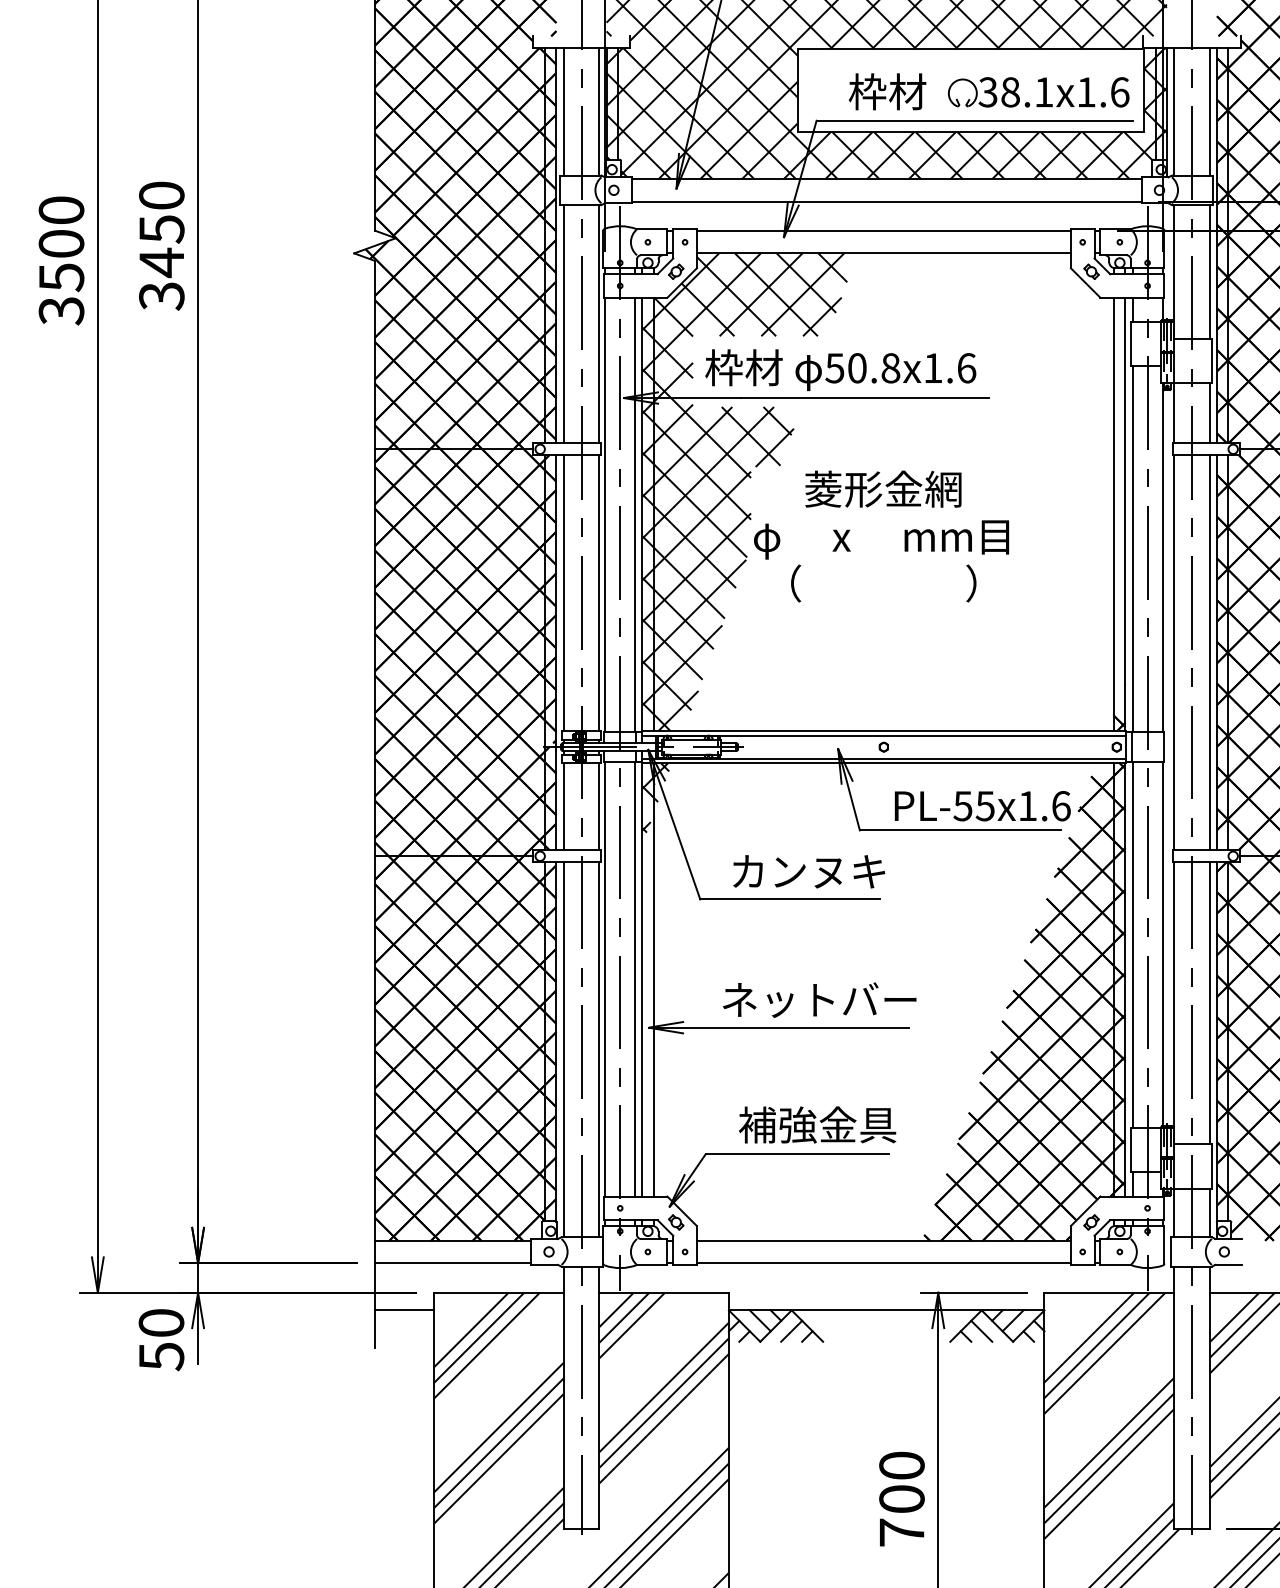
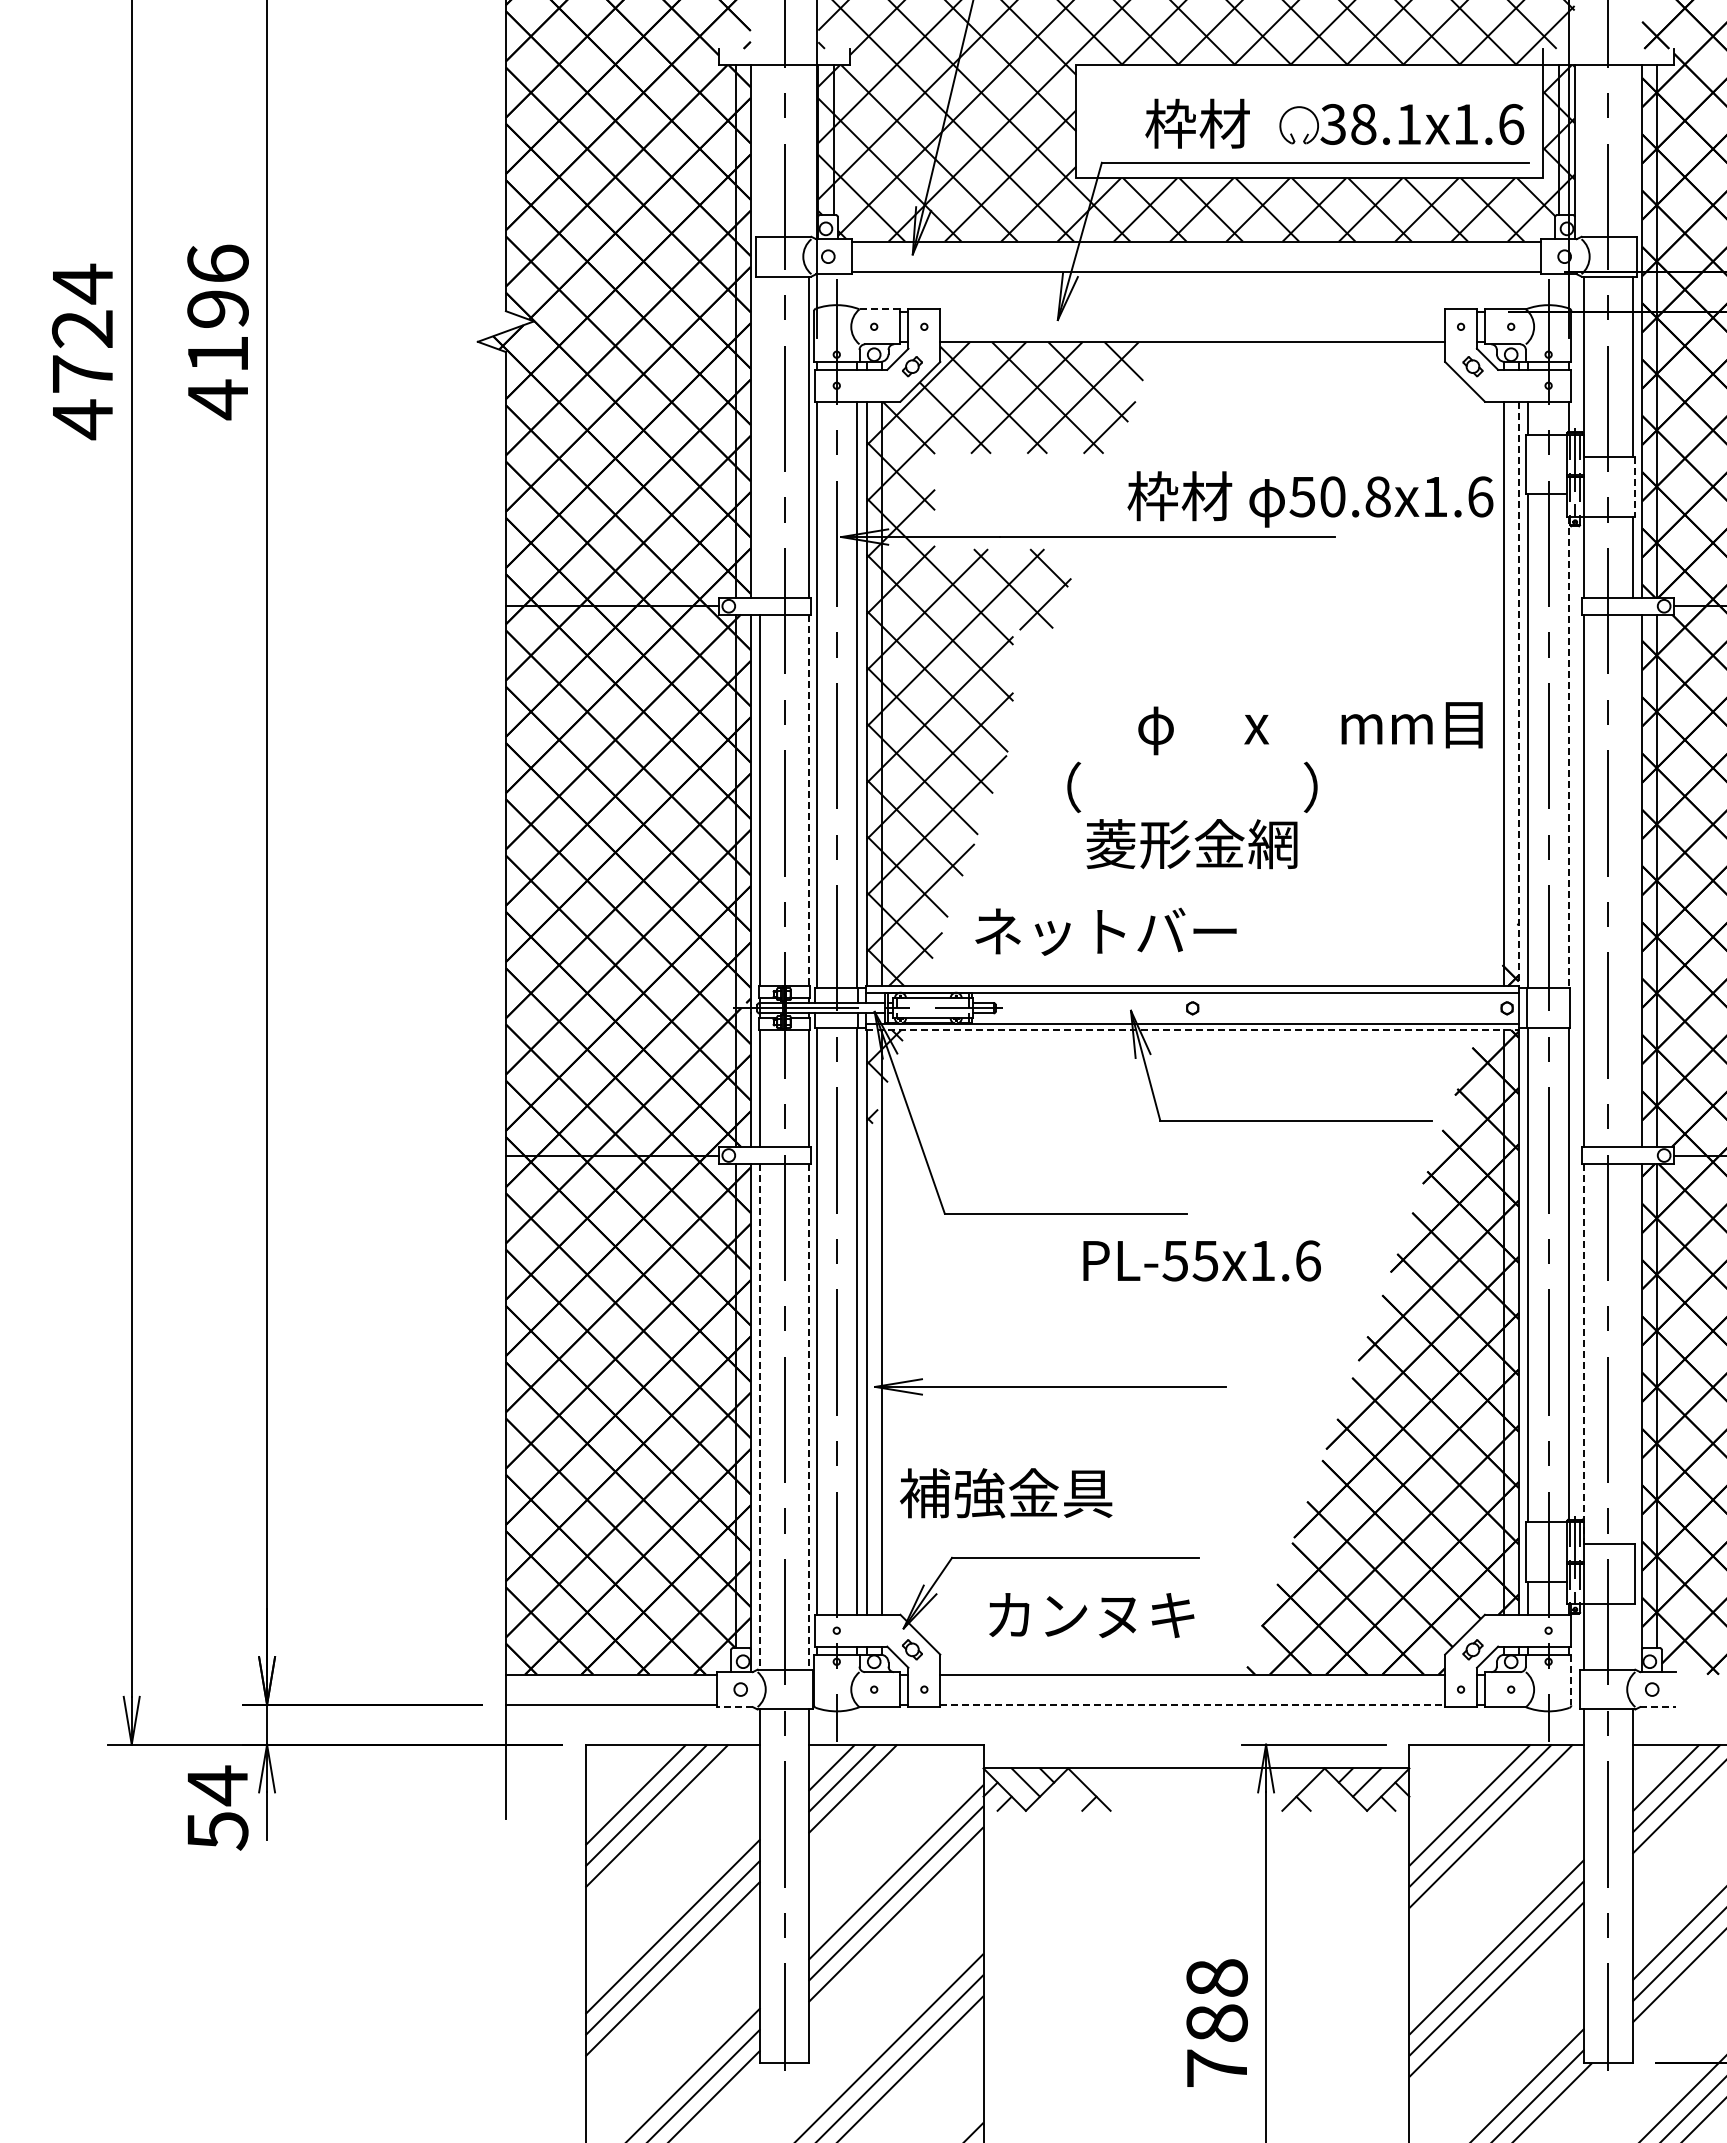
line: (563, 111) -> (760, 150), removed
line: (599, 111) -> (808, 150), removed
line: (1174, 111) -> (1584, 150), removed
line: (1209, 111) -> (1632, 150), removed
line: (651, 229) -> (879, 309), solid -> dashed
line: (883, 230) -> (1192, 311), removed
text: (161, 246) -> (217, 332), 3450 -> 4196
text: (61, 260) -> (82, 351), 3500 -> 4724
line: (563, 323) -> (760, 436), removed
line: (1211, 360) -> (1634, 486), solid -> dashed
text: (840, 370) -> (1310, 499), moved
text: (883, 489) -> (1191, 844), moved
line: (1125, 514) -> (1518, 694), solid -> dashed
text: (881, 539) -> (1310, 728), moved
line: (1162, 557) -> (1568, 752), solid -> dashed
line: (599, 593) -> (808, 800), solid -> dashed
line: (1209, 652) -> (1632, 880), removed
line: (884, 763) -> (1193, 1030), solid -> dashed
text: (982, 805) -> (1201, 1260), moved
text: (808, 871) -> (1091, 1615), moved
text: (819, 999) -> (1105, 931), moved
line: (1209, 1002) -> (1632, 1353), removed
line: (1174, 1003) -> (1584, 1354), solid -> dashed
line: (563, 1049) -> (760, 1416), solid -> dashed
line: (599, 1049) -> (808, 1416), solid -> dashed
text: (817, 1125) -> (1006, 1493), moved
line: (1209, 1212) -> (1632, 1636), removed
line: (1164, 1245) -> (1571, 1680), solid -> dashed
line: (884, 1262) -> (1193, 1704), solid -> dashed
line: (544, 1265) -> (734, 1707), solid -> dashed
line: (1229, 1265) -> (1658, 1707), solid -> dashed
line: (404, 1310) -> (545, 1768), removed
text: (161, 1323) -> (217, 1785), 50 -> 54
line: (791, 1331) -> (1068, 1796), removed
line: (981, 1331) -> (1324, 1796), removed
text: (901, 1482) -> (1216, 2000), 700 -> 788

